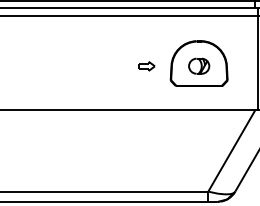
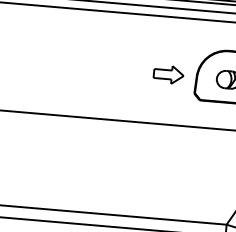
part: (146, 66) -> (167, 74), size x1.67

